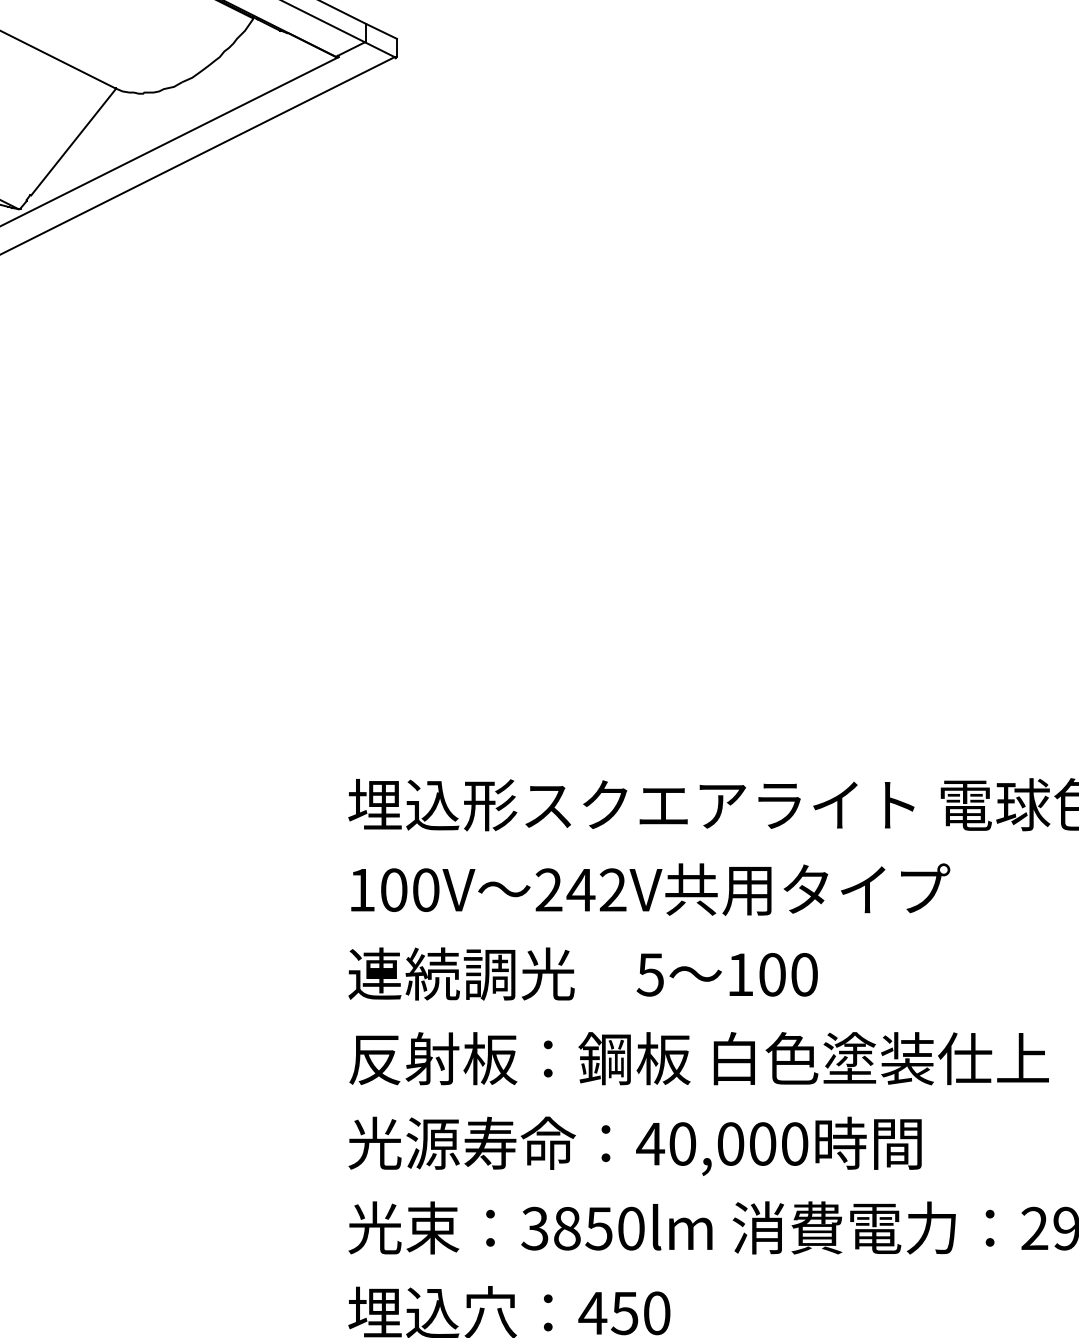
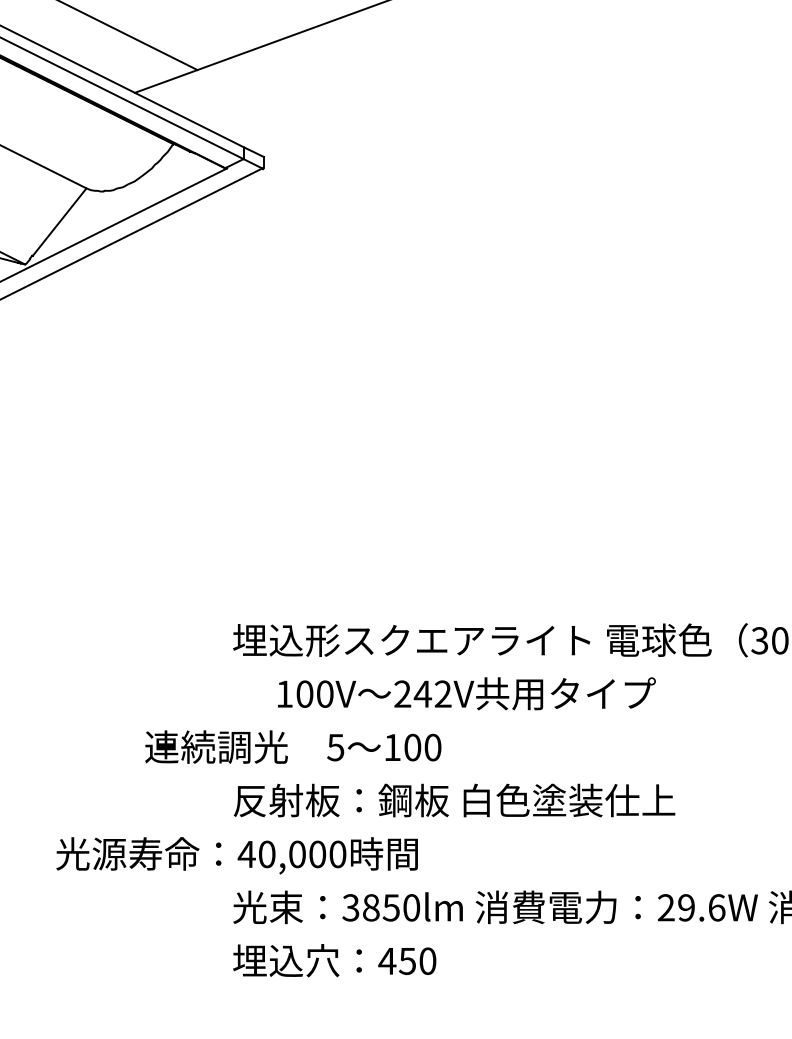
text: (650, 889) -> (466, 693), moved
text: (583, 973) -> (293, 746), moved
text: (634, 1145) -> (236, 855), moved

